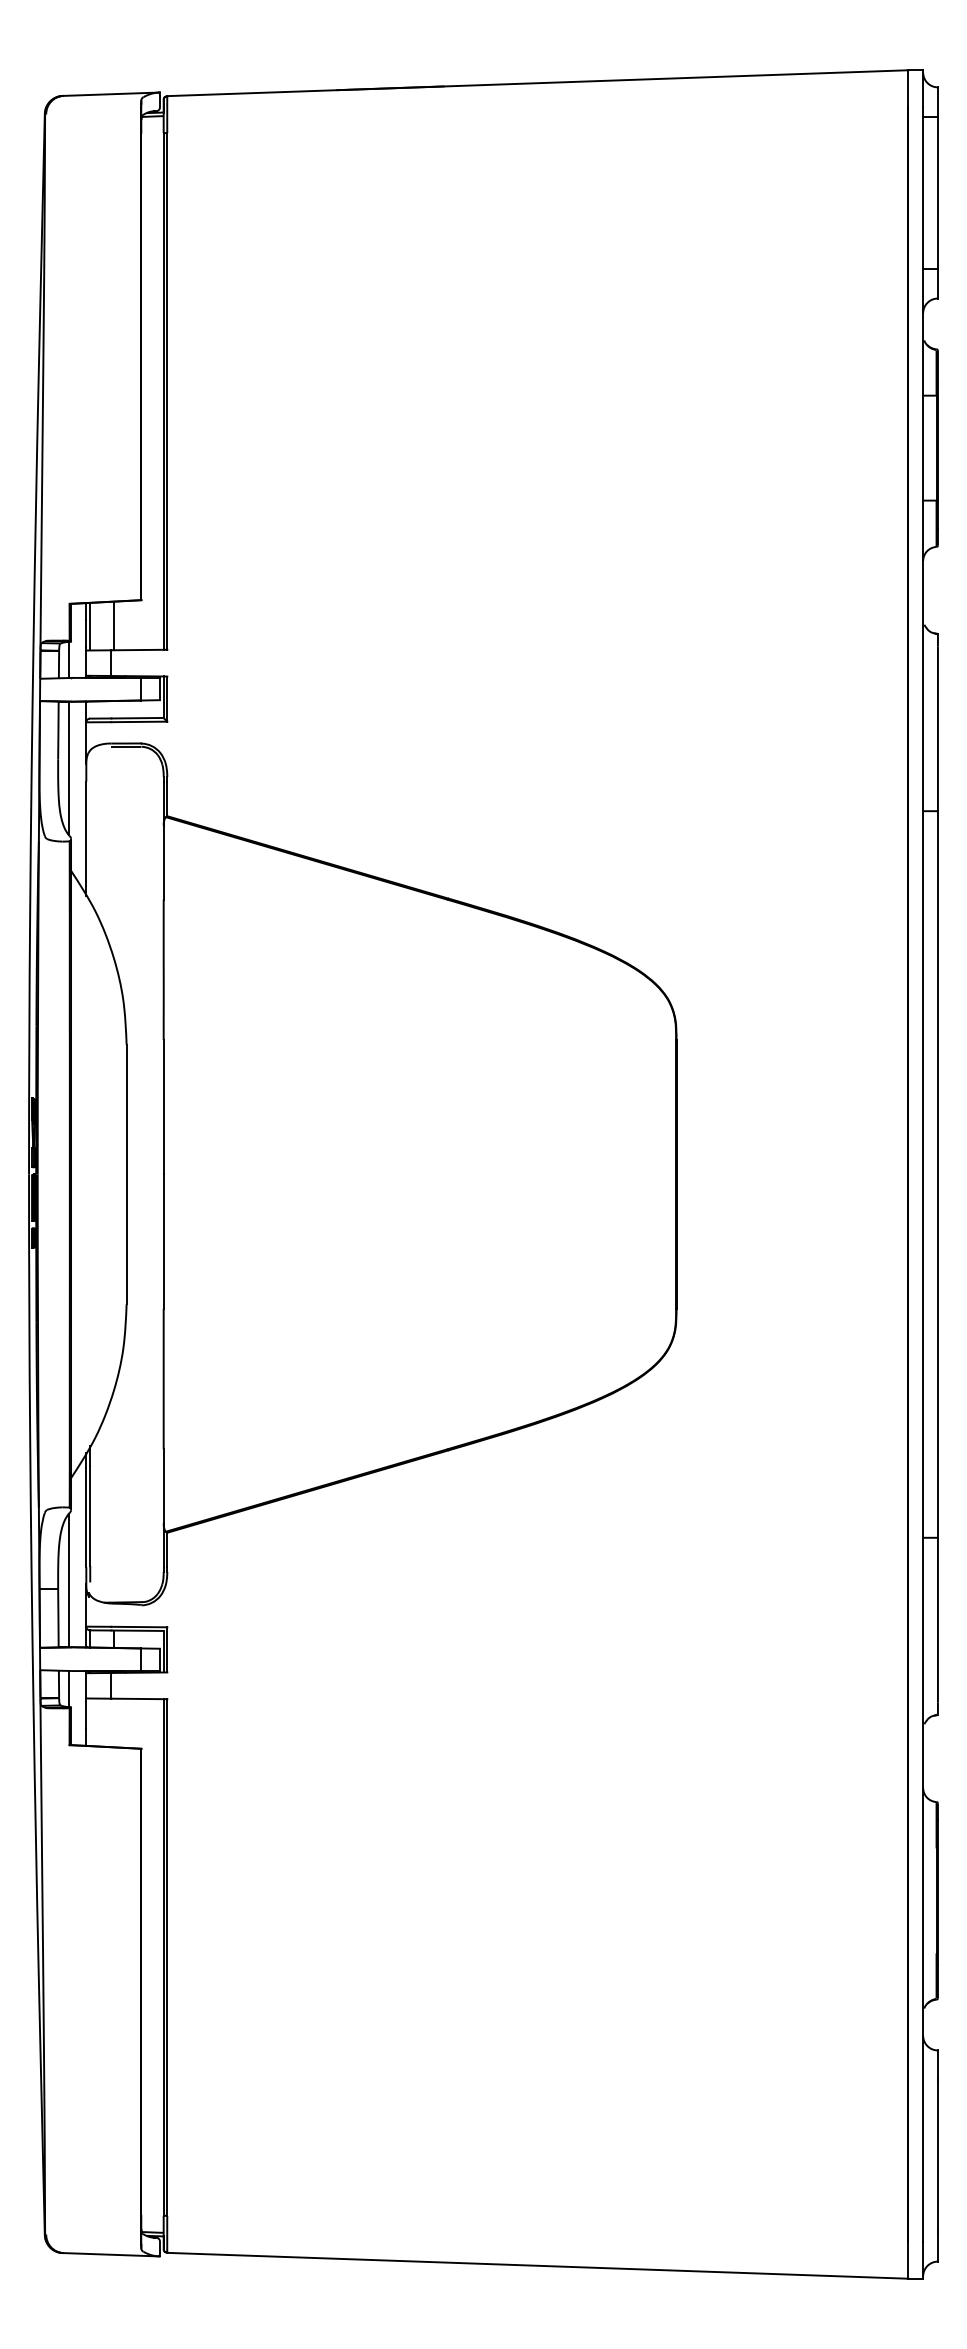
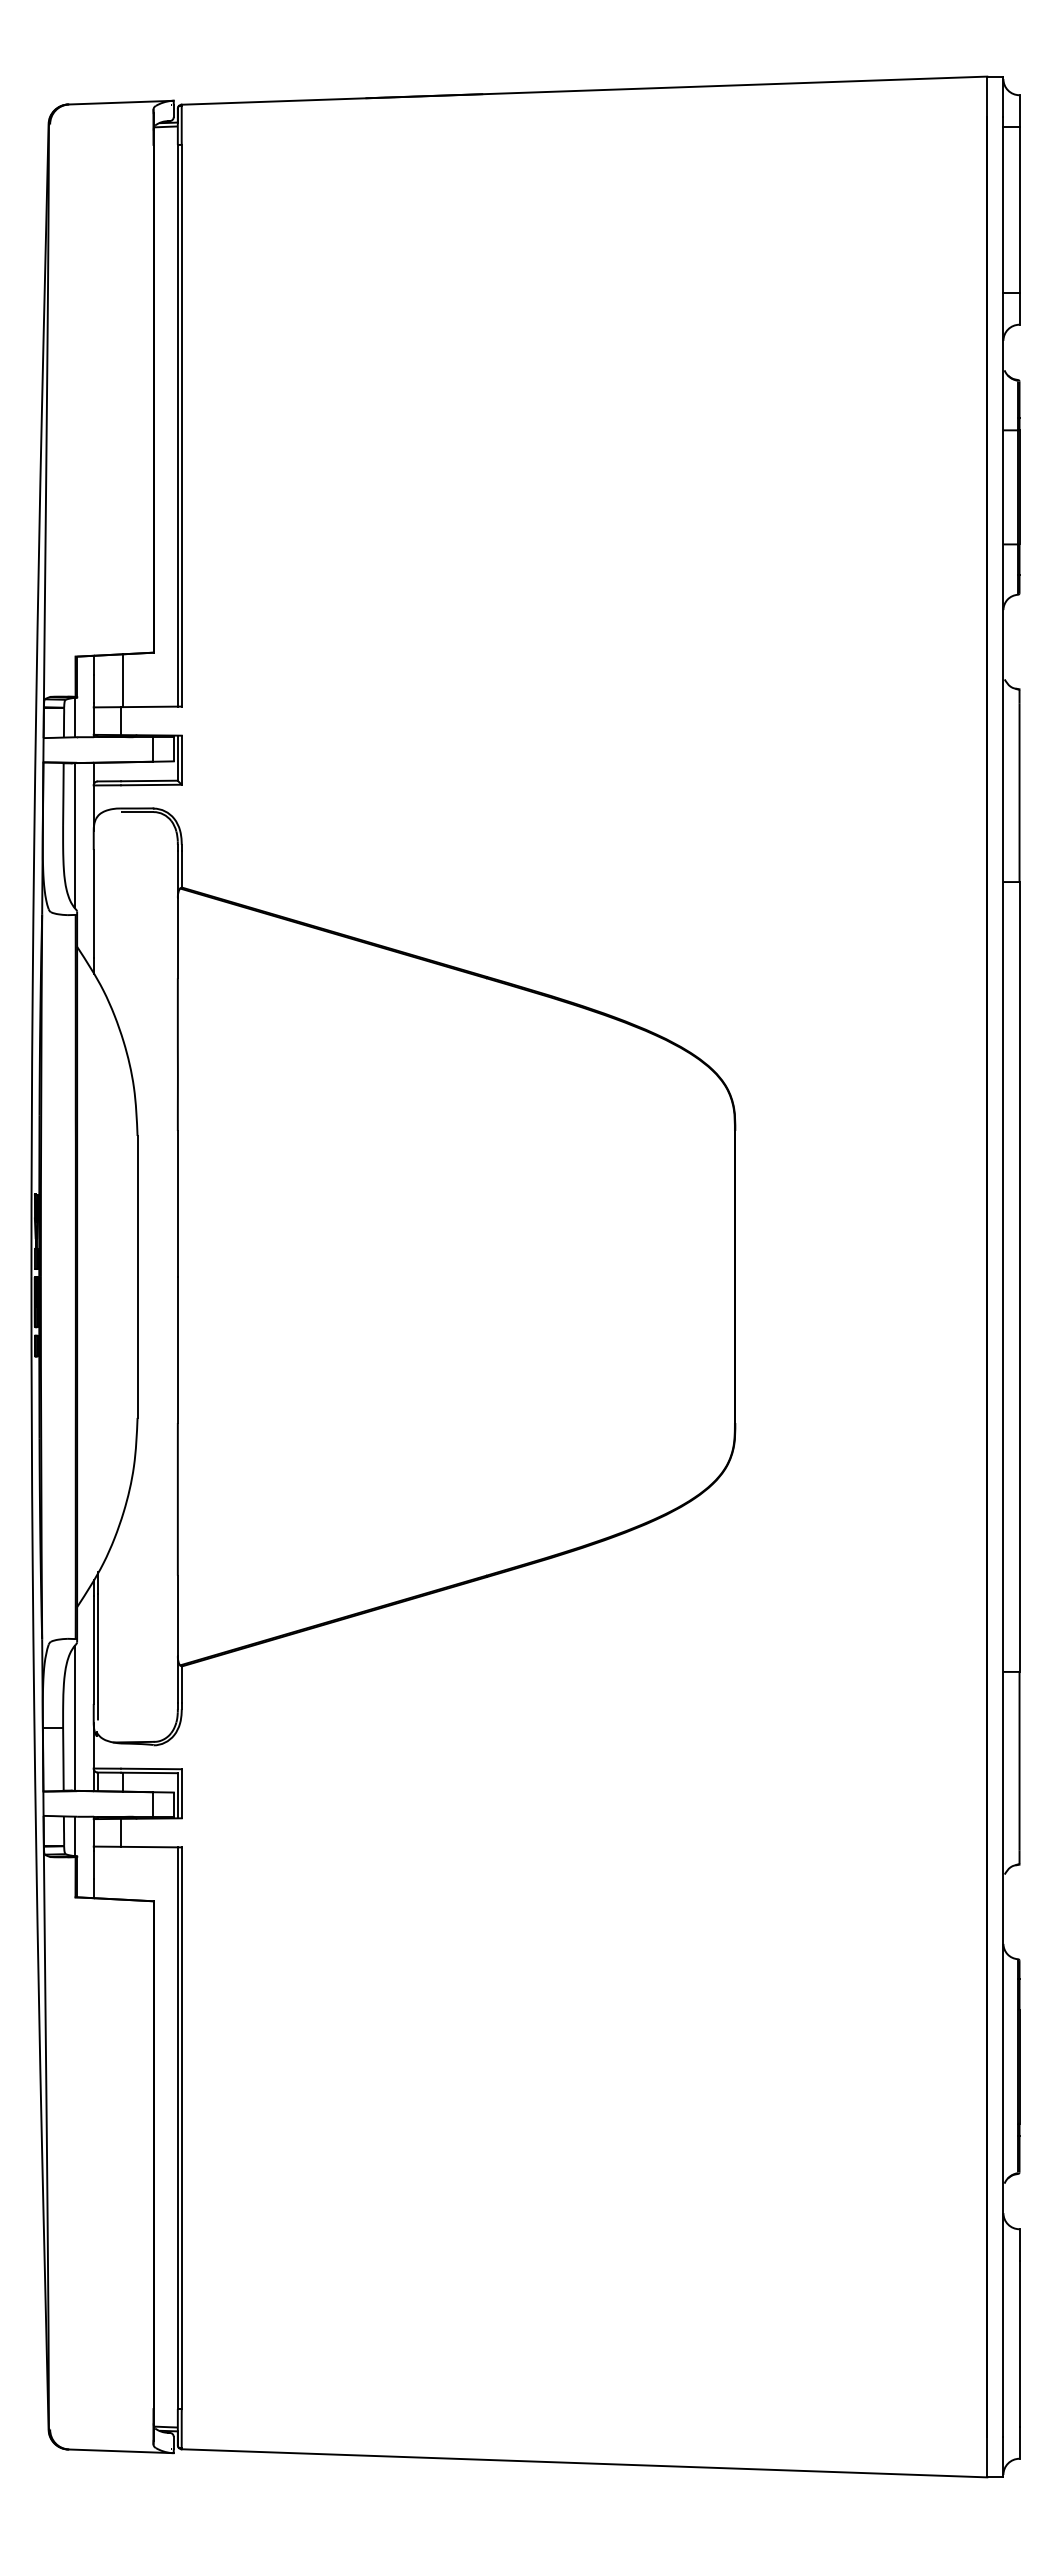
line: (89, 626) -> (97, 681), removed

